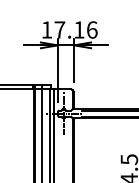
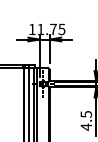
text: (76, 30) -> (51, 29), 17.16 -> 11.75

